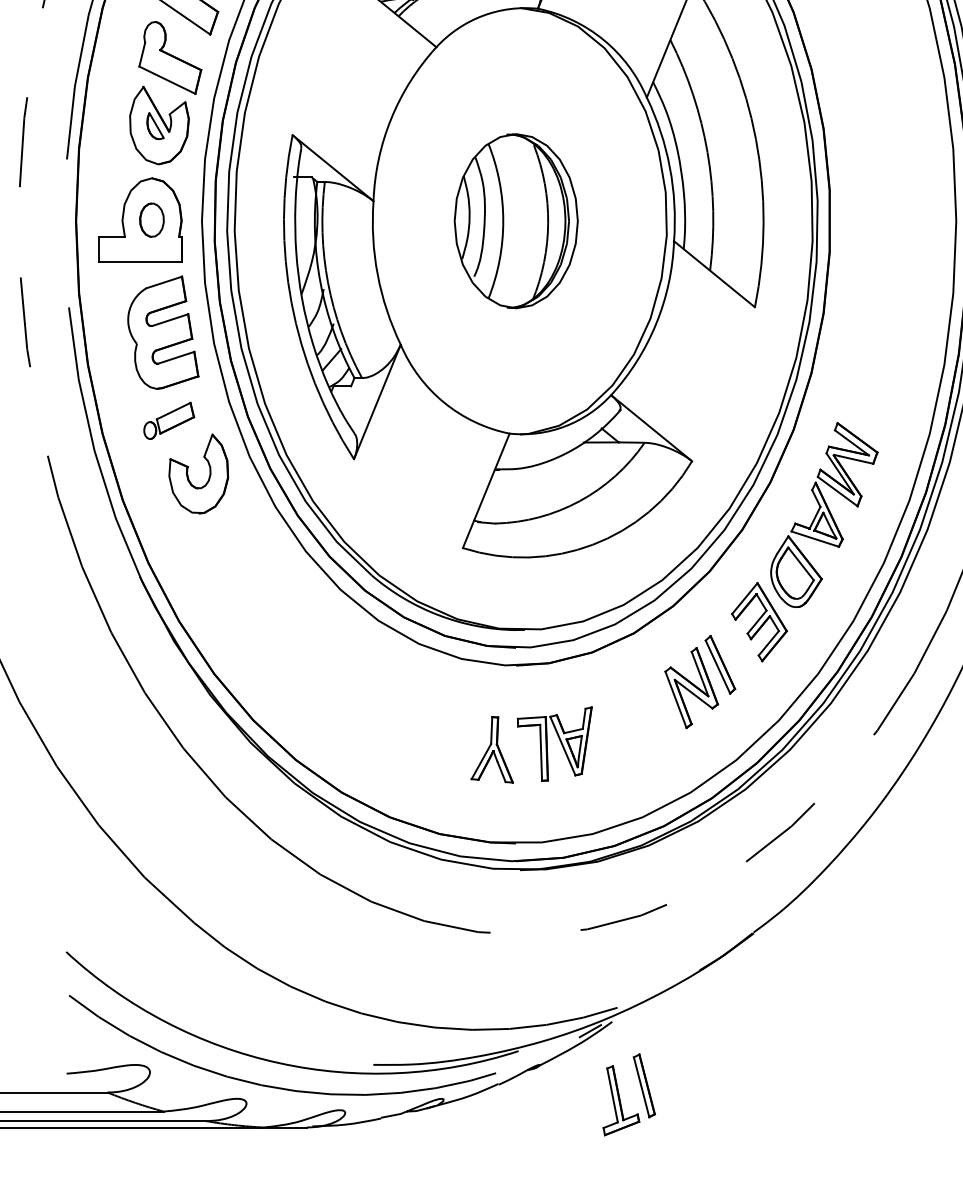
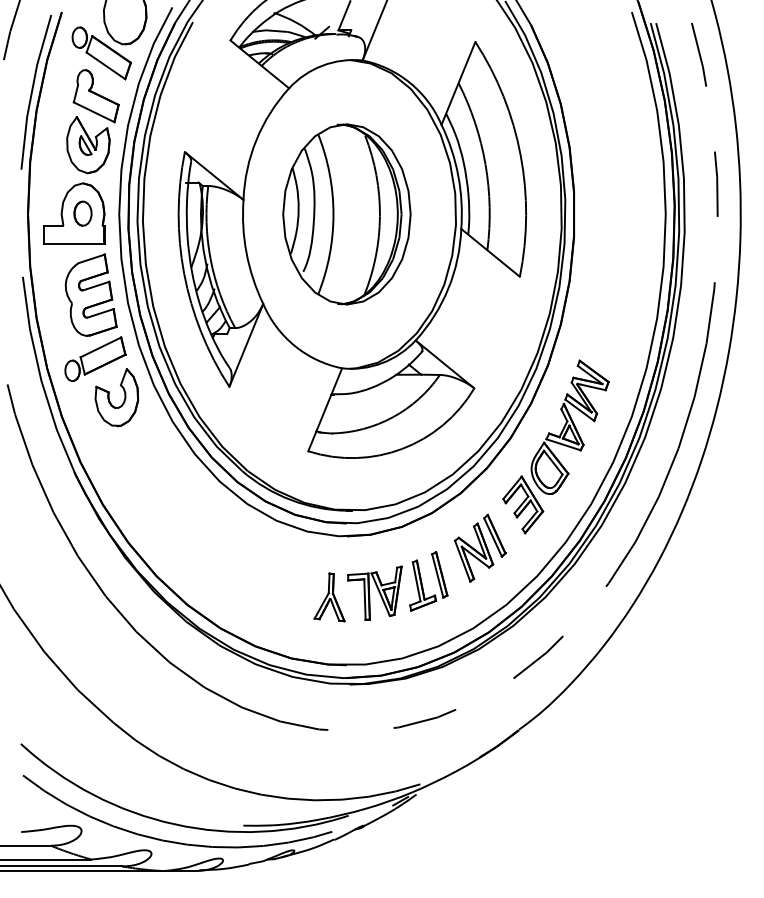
part: (515, 221) -> (346, 214), size x1.43
part: (169, 420) -> (95, 358), size x1.67
part: (620, 1096) -> (422, 582), moved

